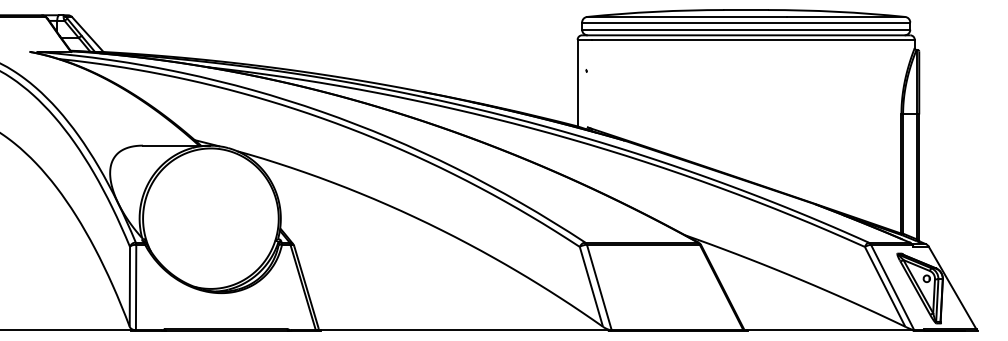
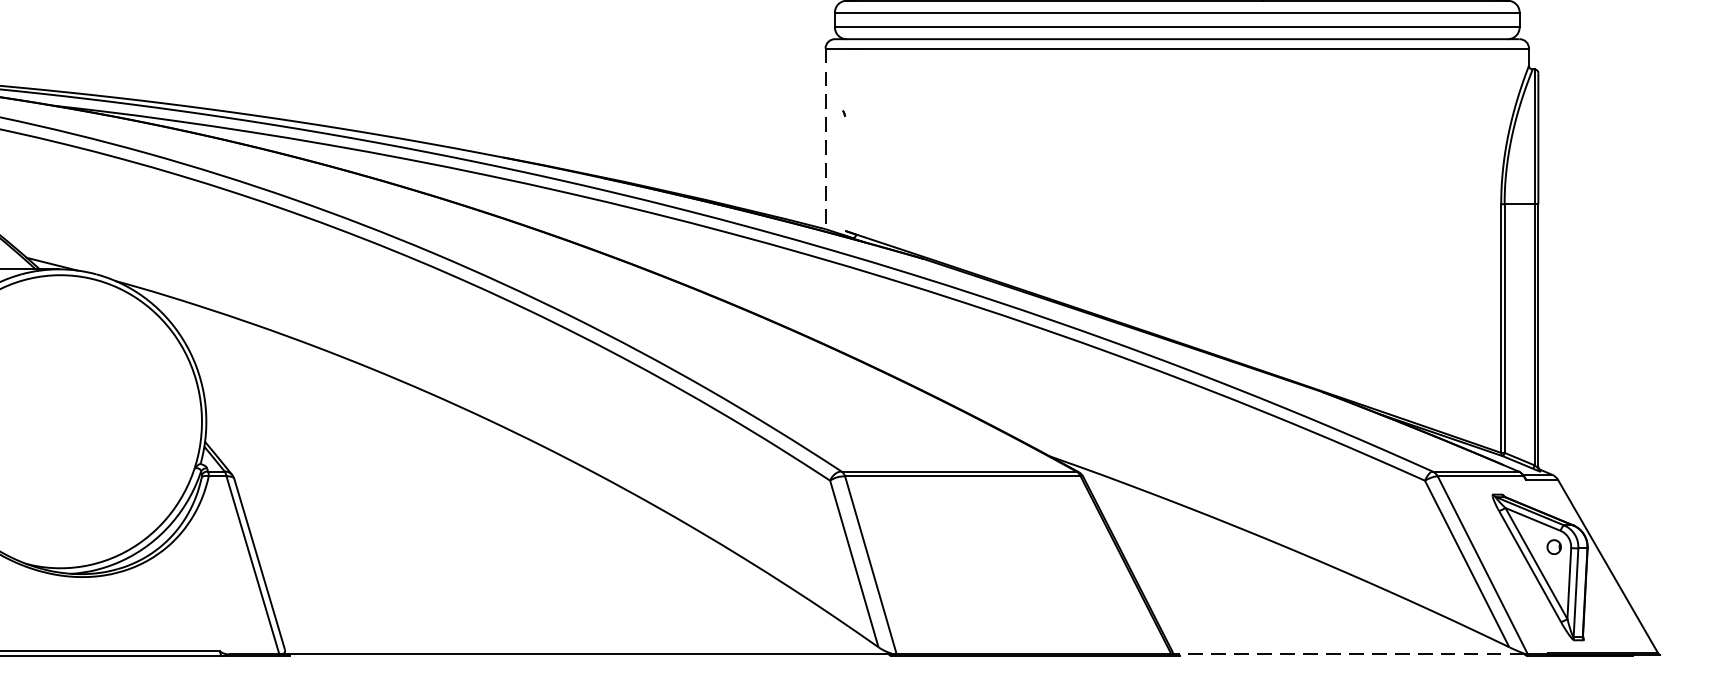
line: (577, 83) -> (825, 139), solid -> dashed
line: (829, 330) -> (1351, 655), solid -> dashed

